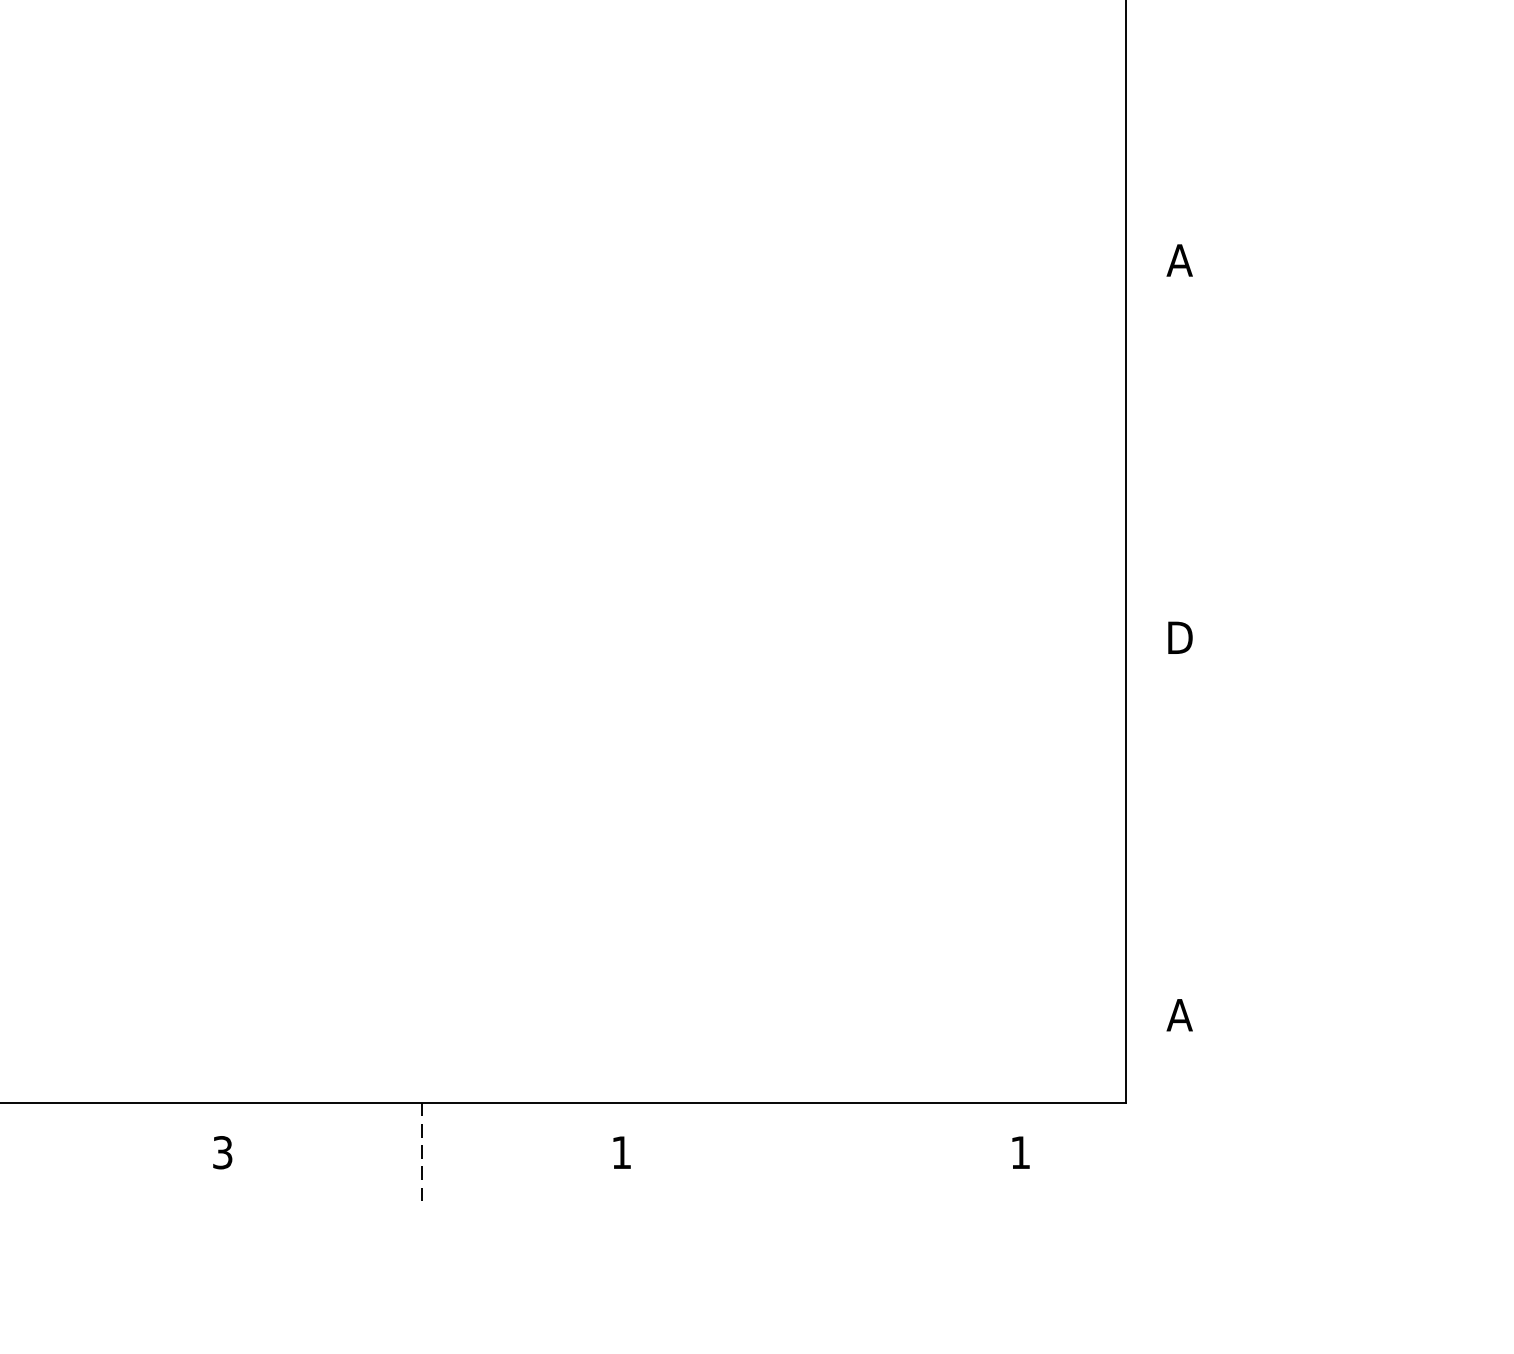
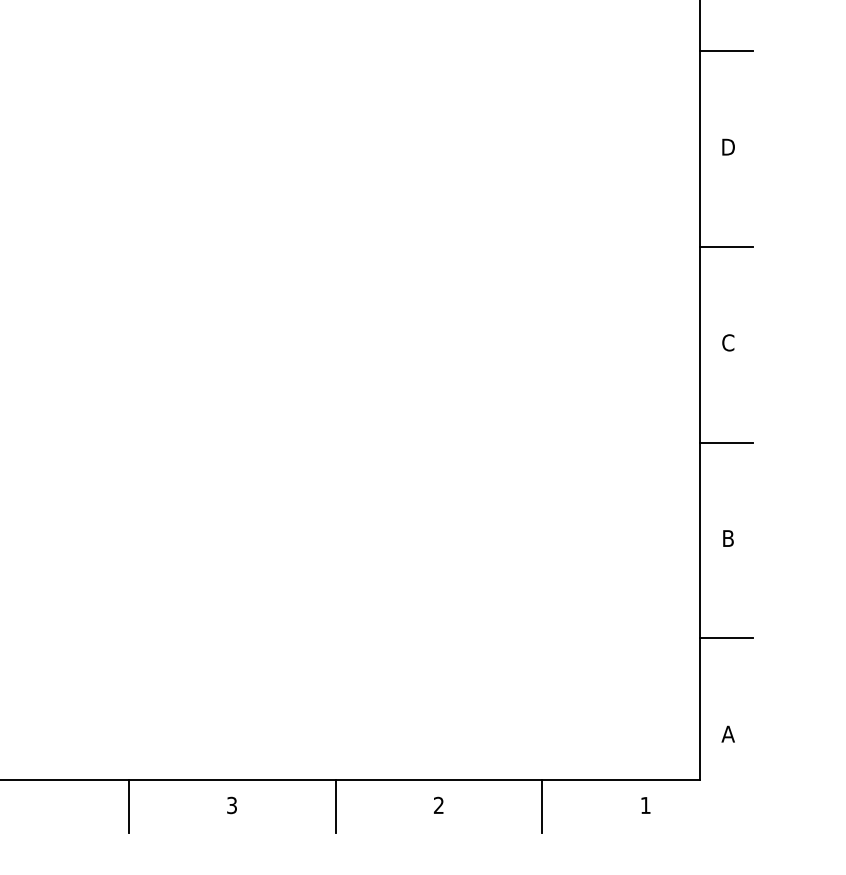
line: (1176, 76) -> (726, 247), added
text: (1178, 259) -> (727, 342), A -> C
line: (1176, 452) -> (726, 442), added
text: (1180, 637) -> (728, 538), D -> B
line: (1176, 830) -> (726, 638), added
text: (620, 1150) -> (438, 804), 1 -> 2
line: (23, 1152) -> (128, 805), added
line: (821, 1152) -> (542, 805), added
line: (422, 1154) -> (335, 806), dashed -> solid

